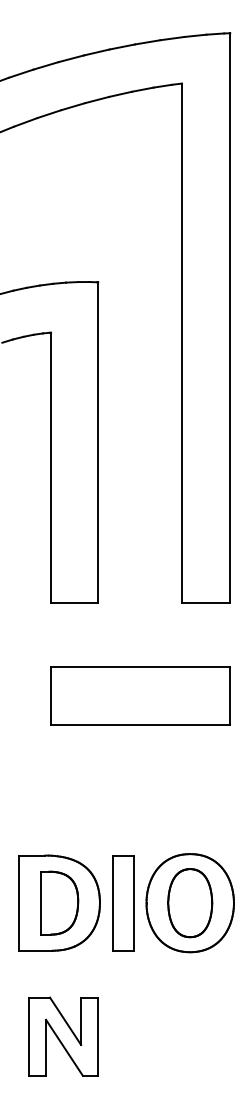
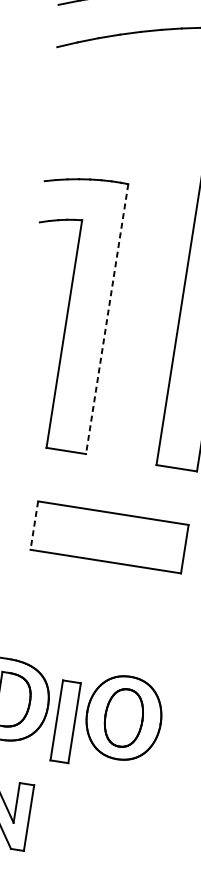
line: (98, 442) -> (107, 318), solid -> dashed
line: (51, 695) -> (34, 525), solid -> dashed
part: (123, 903) -> (65, 722), moved

